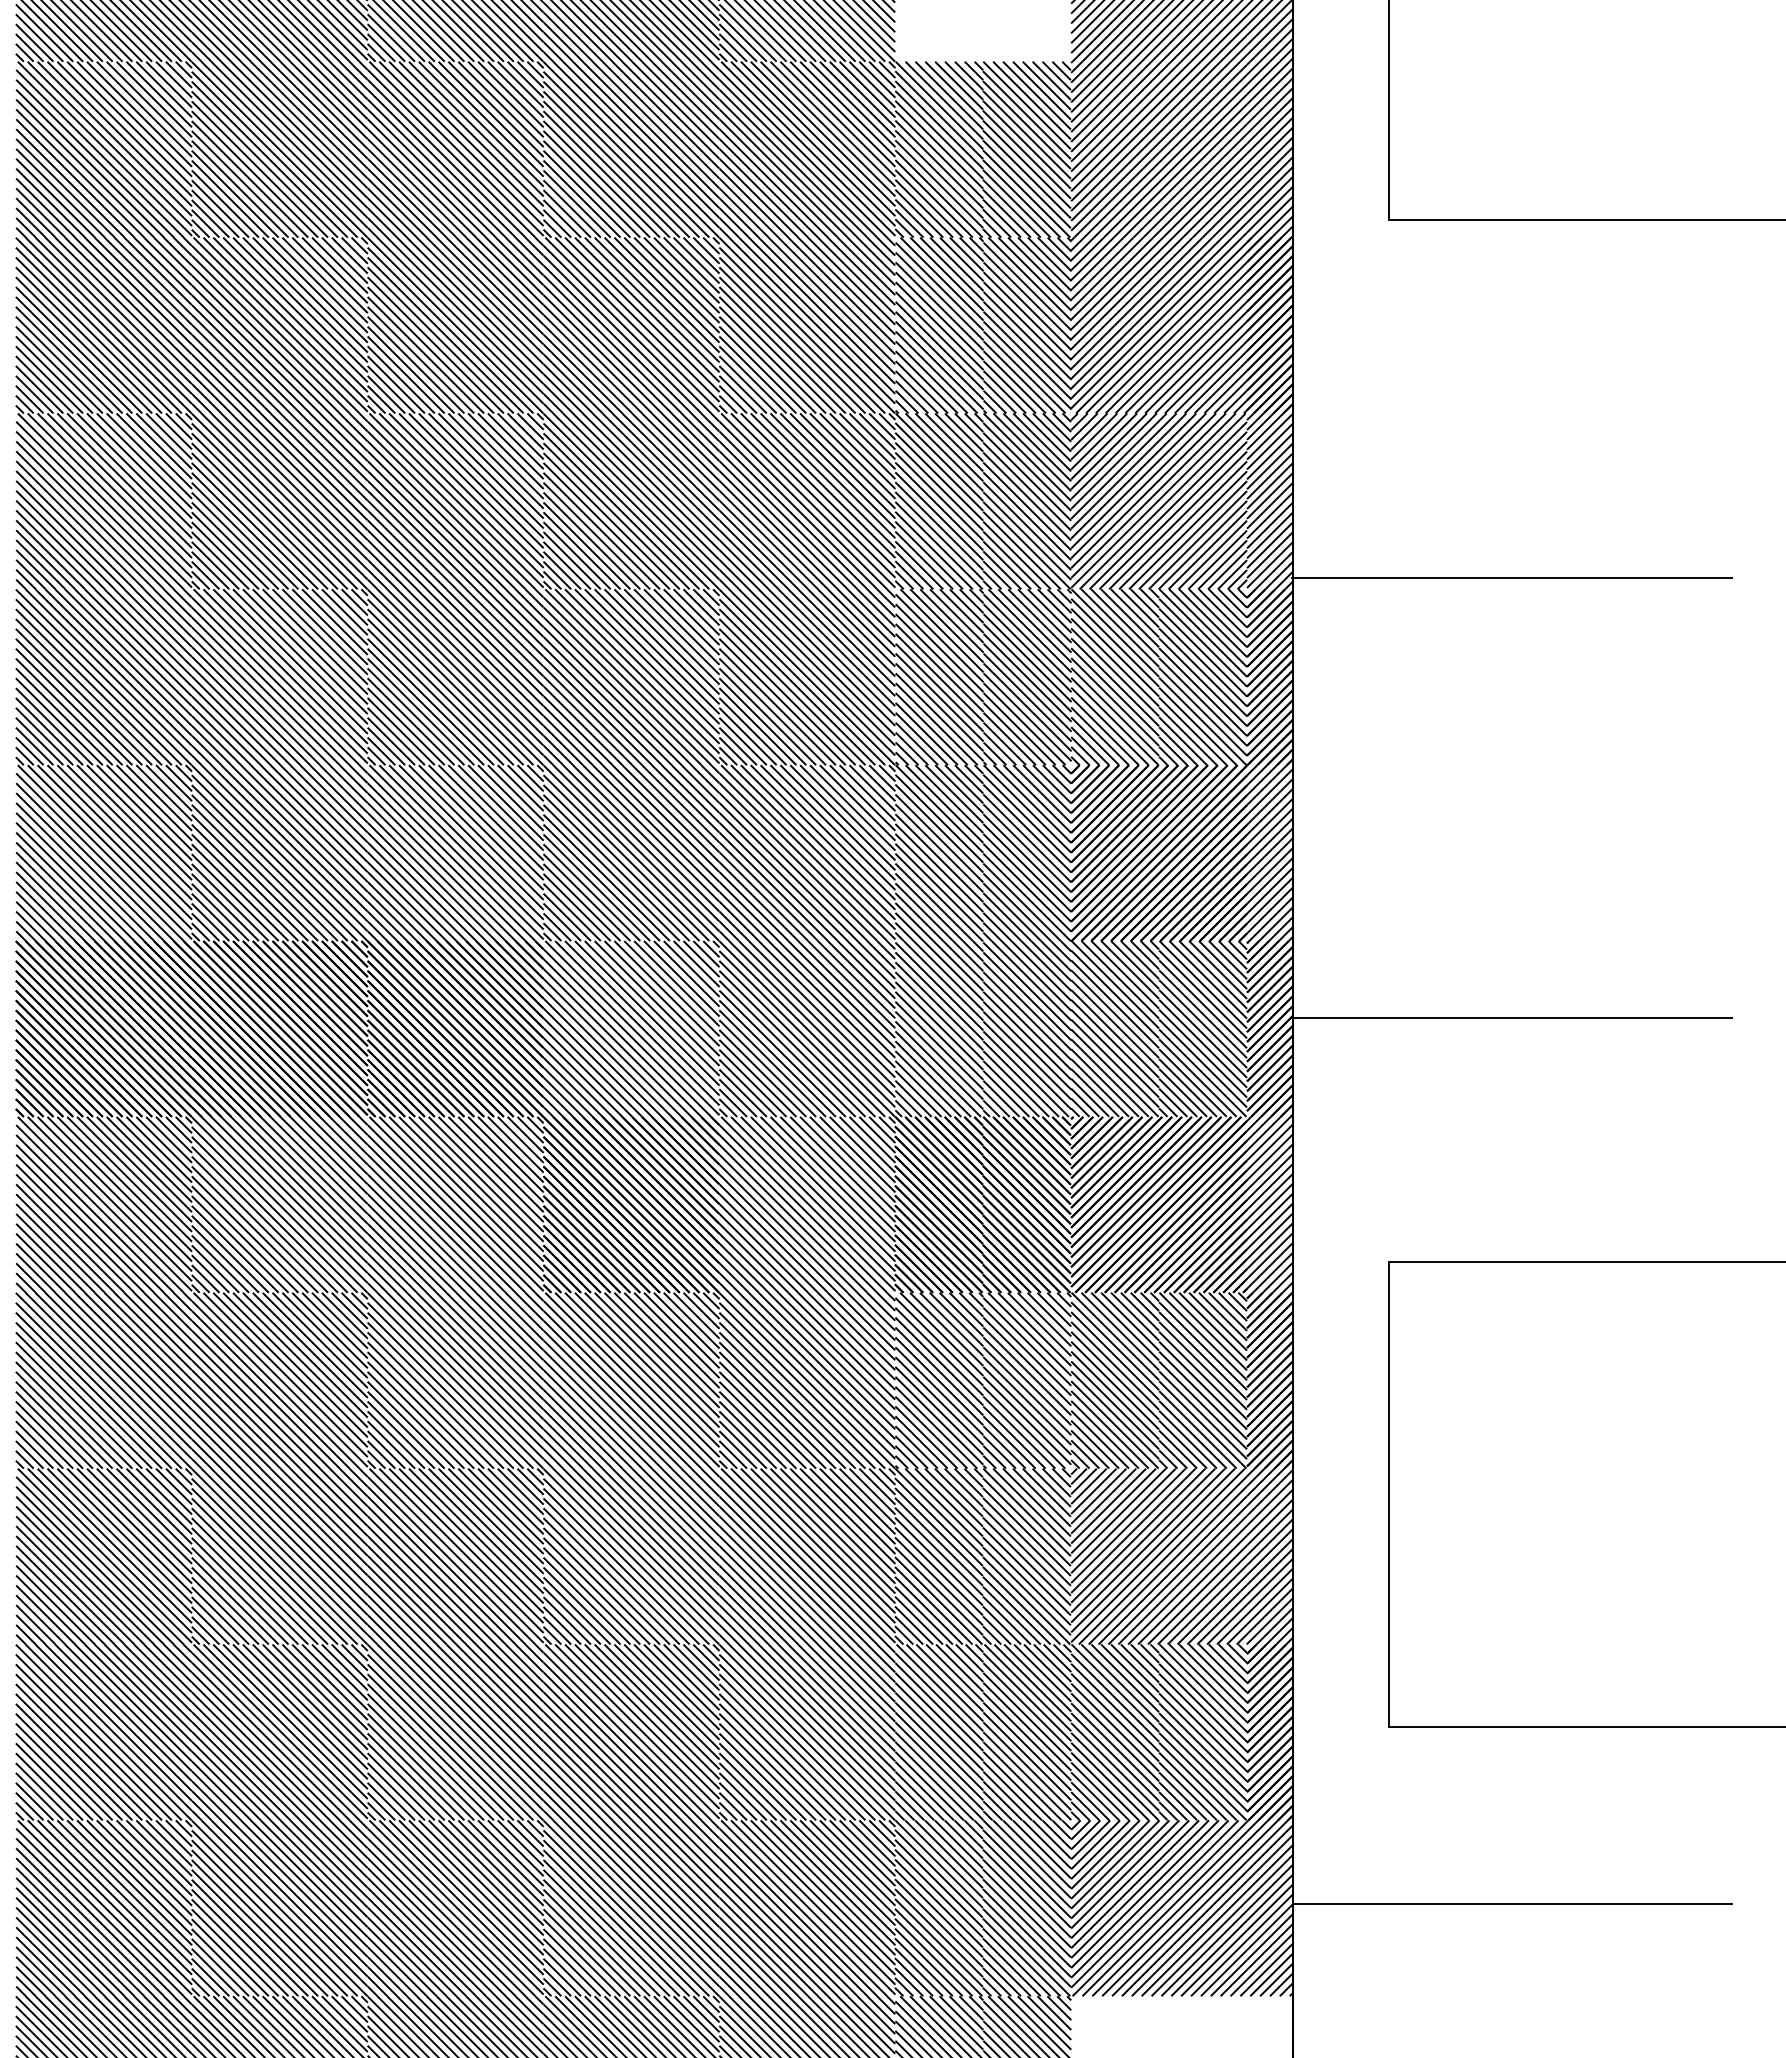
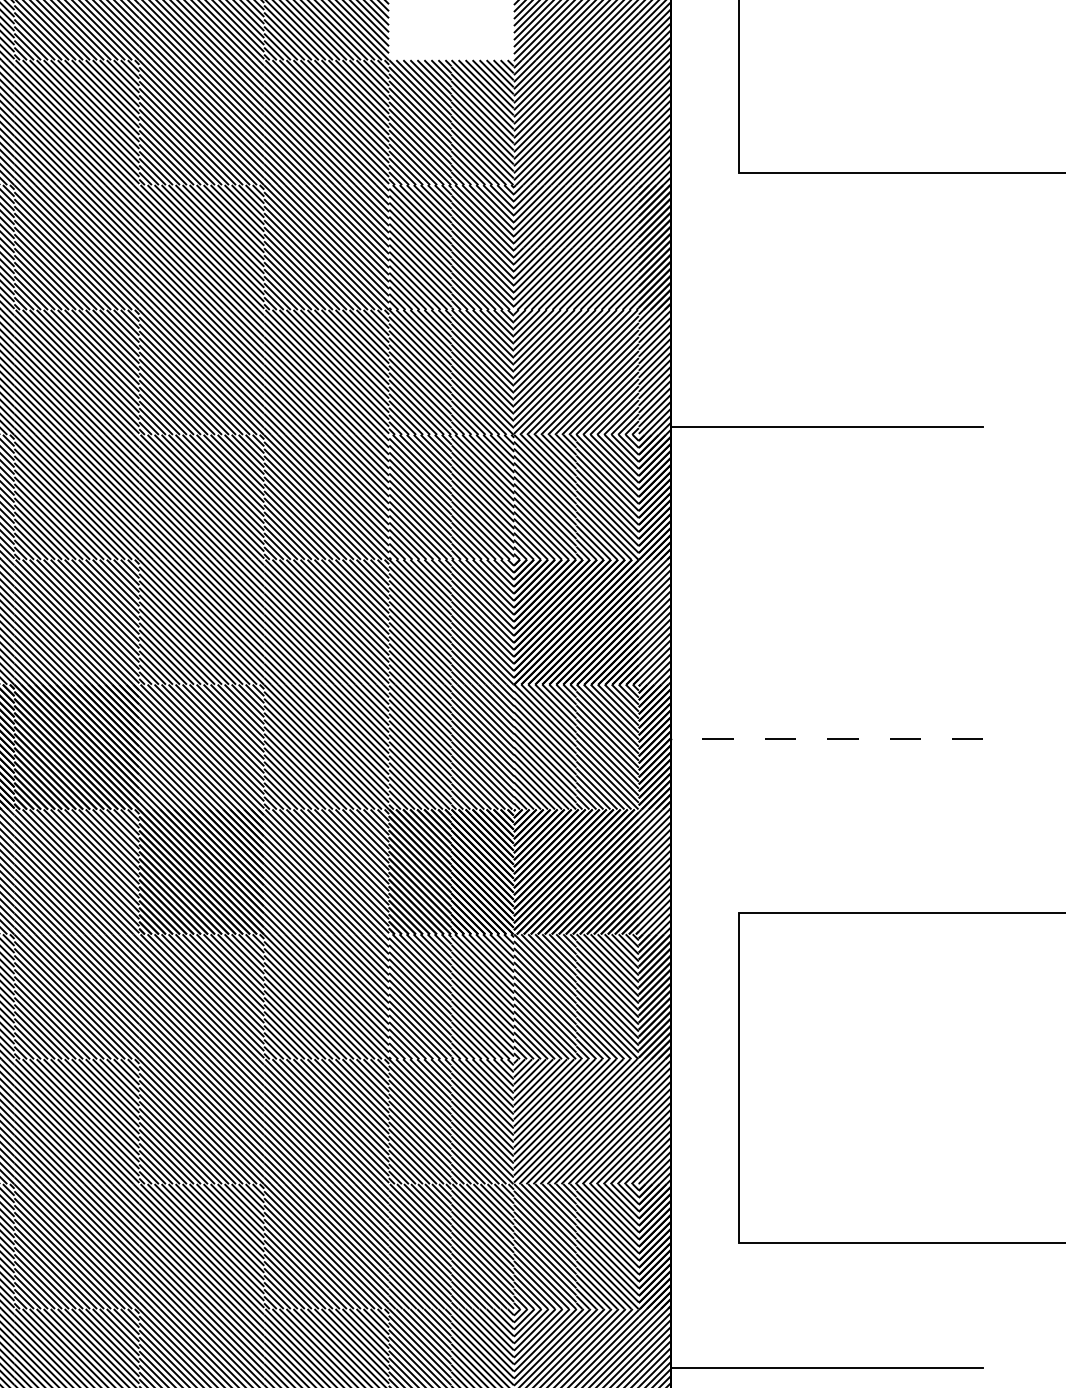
line: (1512, 1017) -> (827, 738), solid -> dashed

